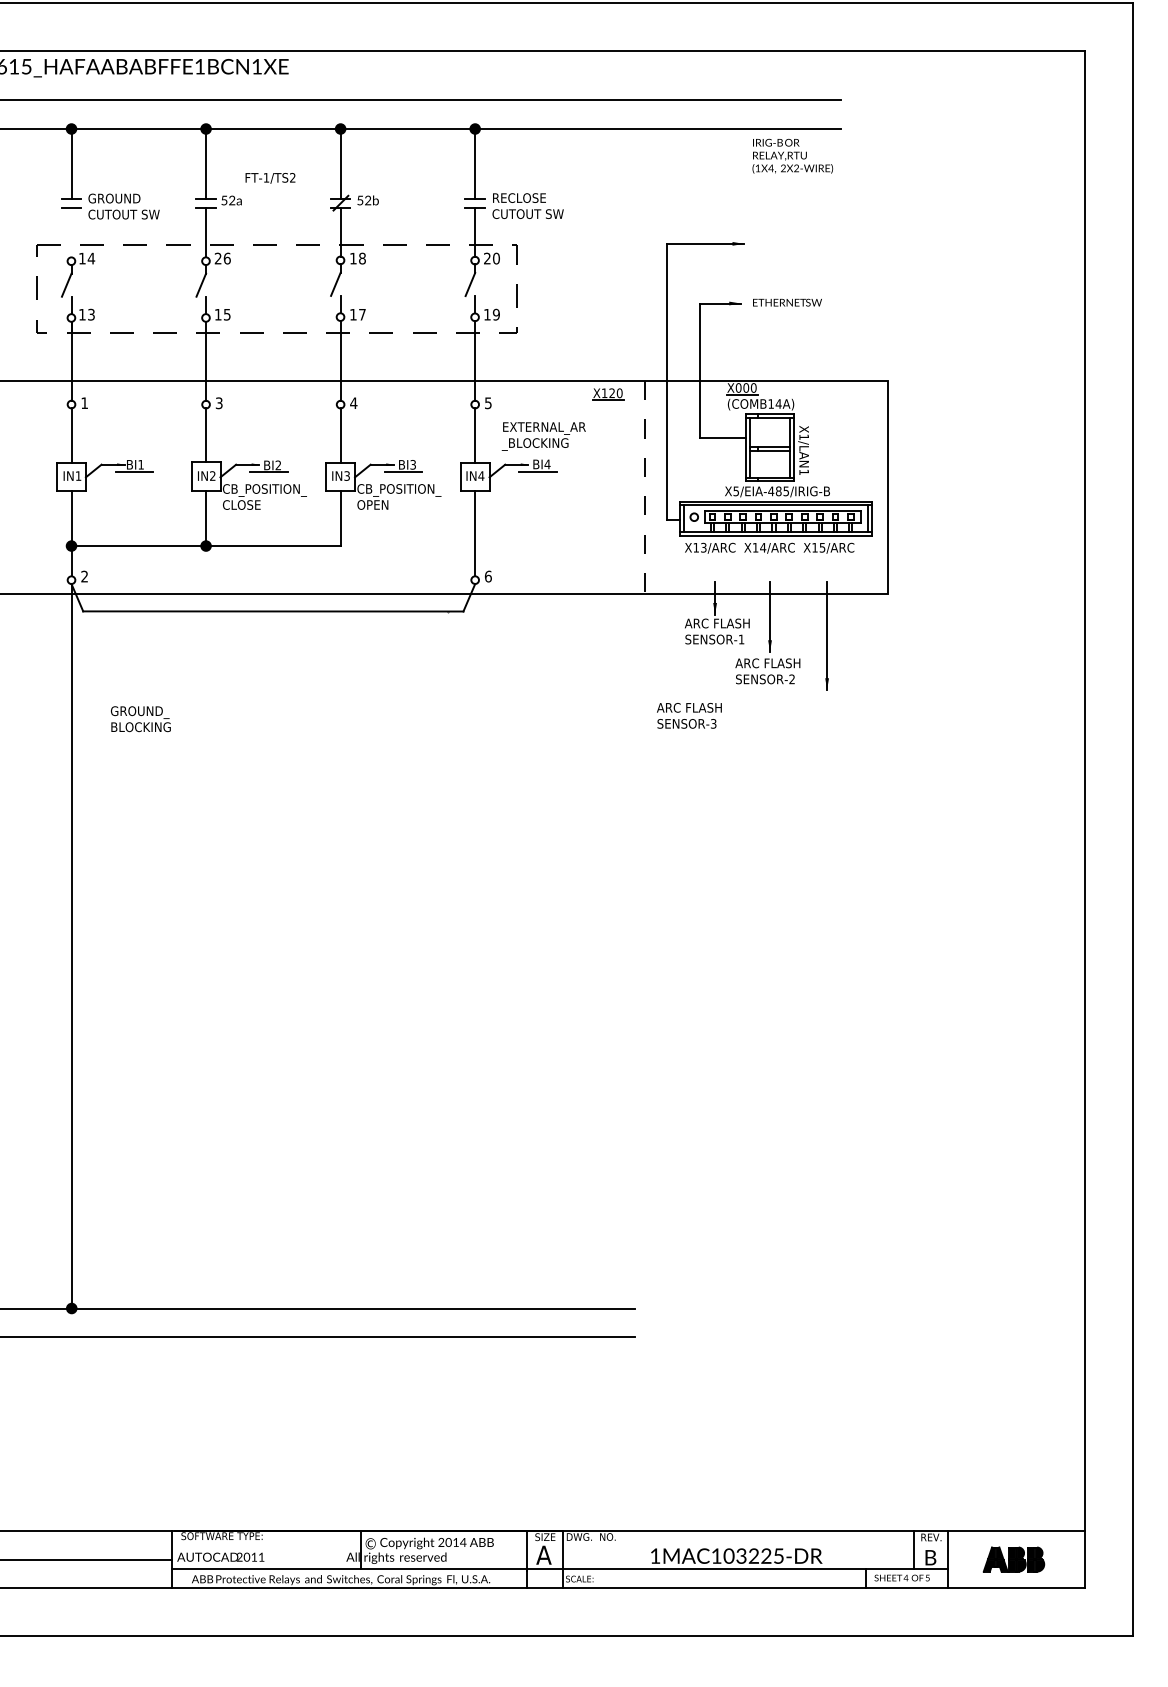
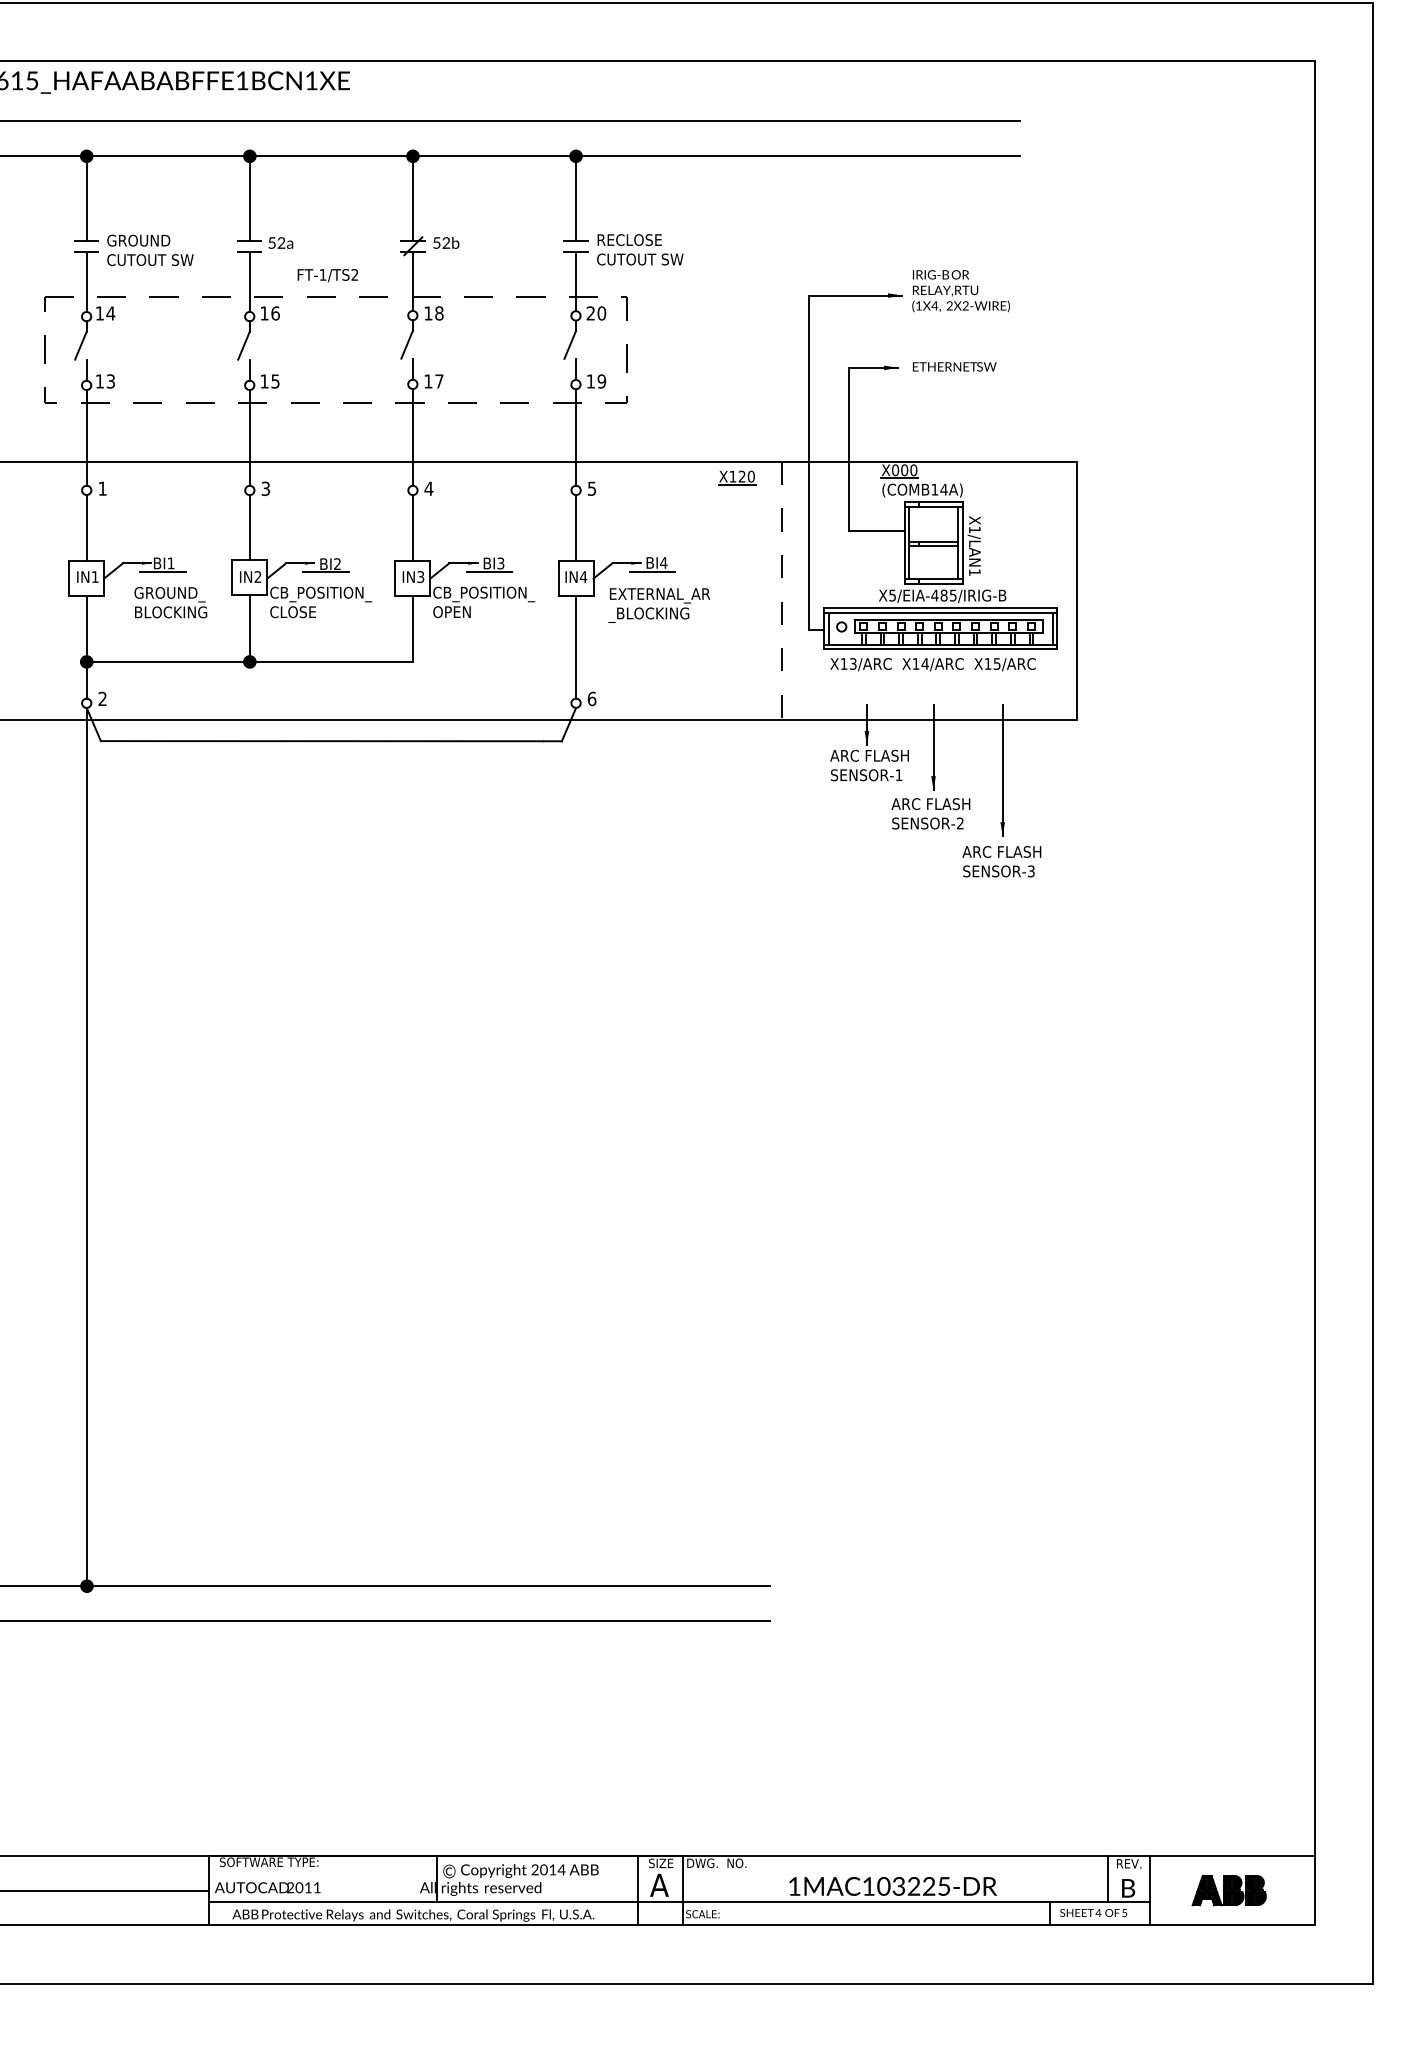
text: (792, 155) -> (960, 290), moved
text: (270, 178) -> (327, 275), moved
line: (71, 232) -> (86, 281), added
text: (217, 258) -> (263, 313), 26 -> 16
text: (543, 436) -> (658, 605), moved
text: (689, 715) -> (1001, 861), moved
text: (140, 719) -> (170, 603), moved

